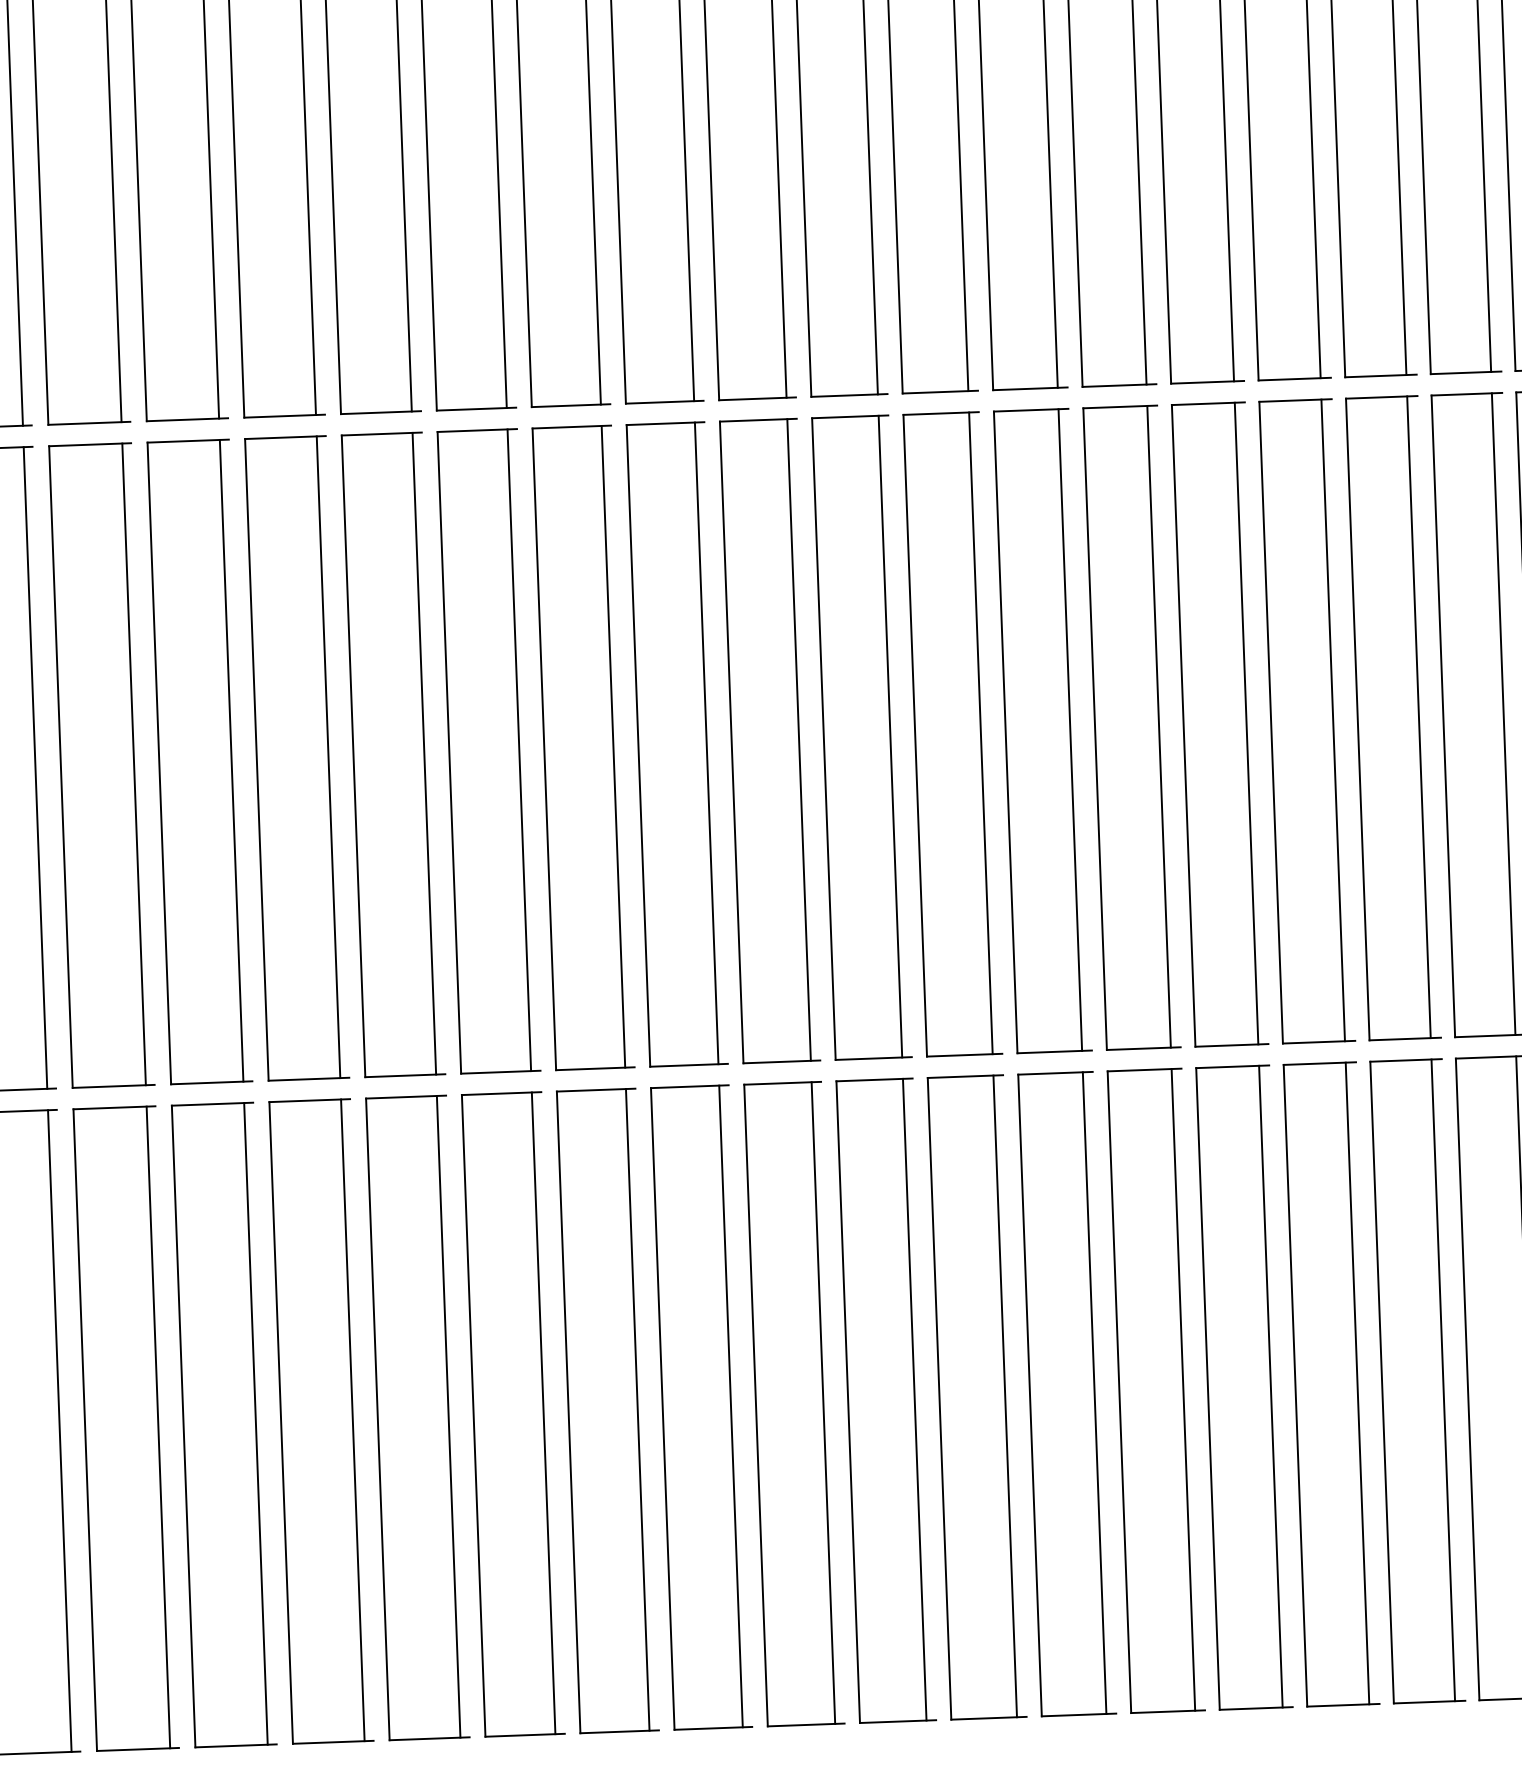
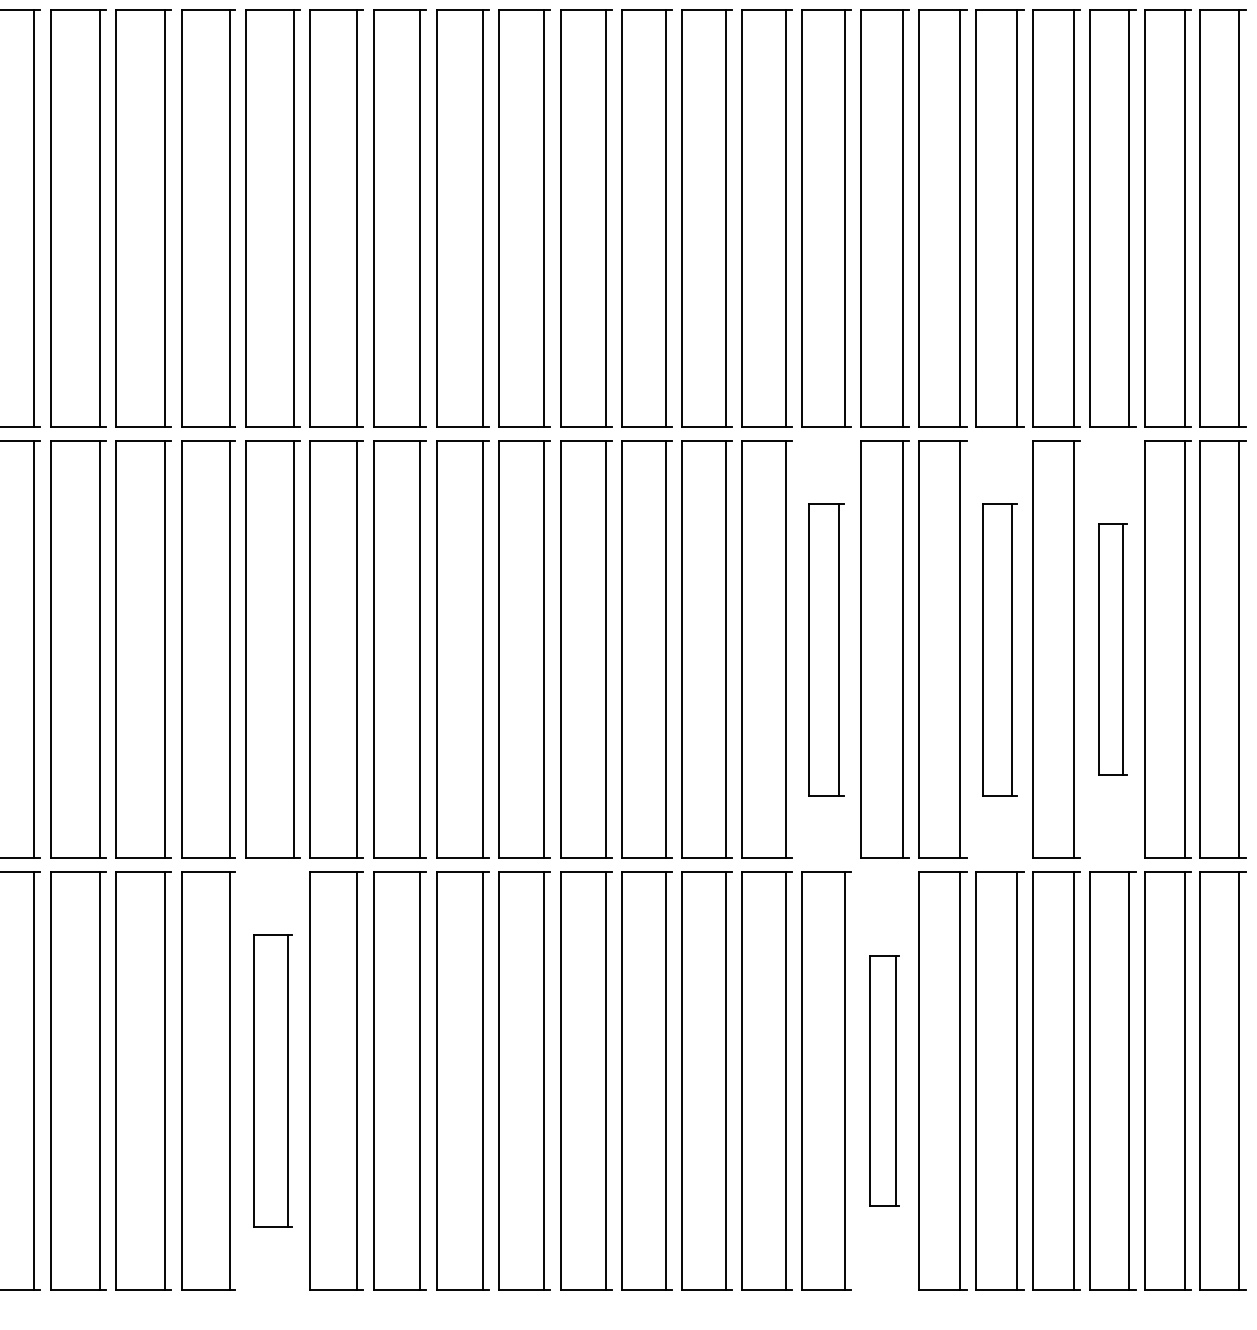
part: (1392, 717) -> (1112, 649), size x0.6
part: (1219, 724) -> (999, 649), size x0.7
part: (953, 734) -> (826, 649), size x0.7
part: (1066, 1393) -> (884, 1080), size x0.6
part: (125, 1427) -> (272, 1080), size x0.7

